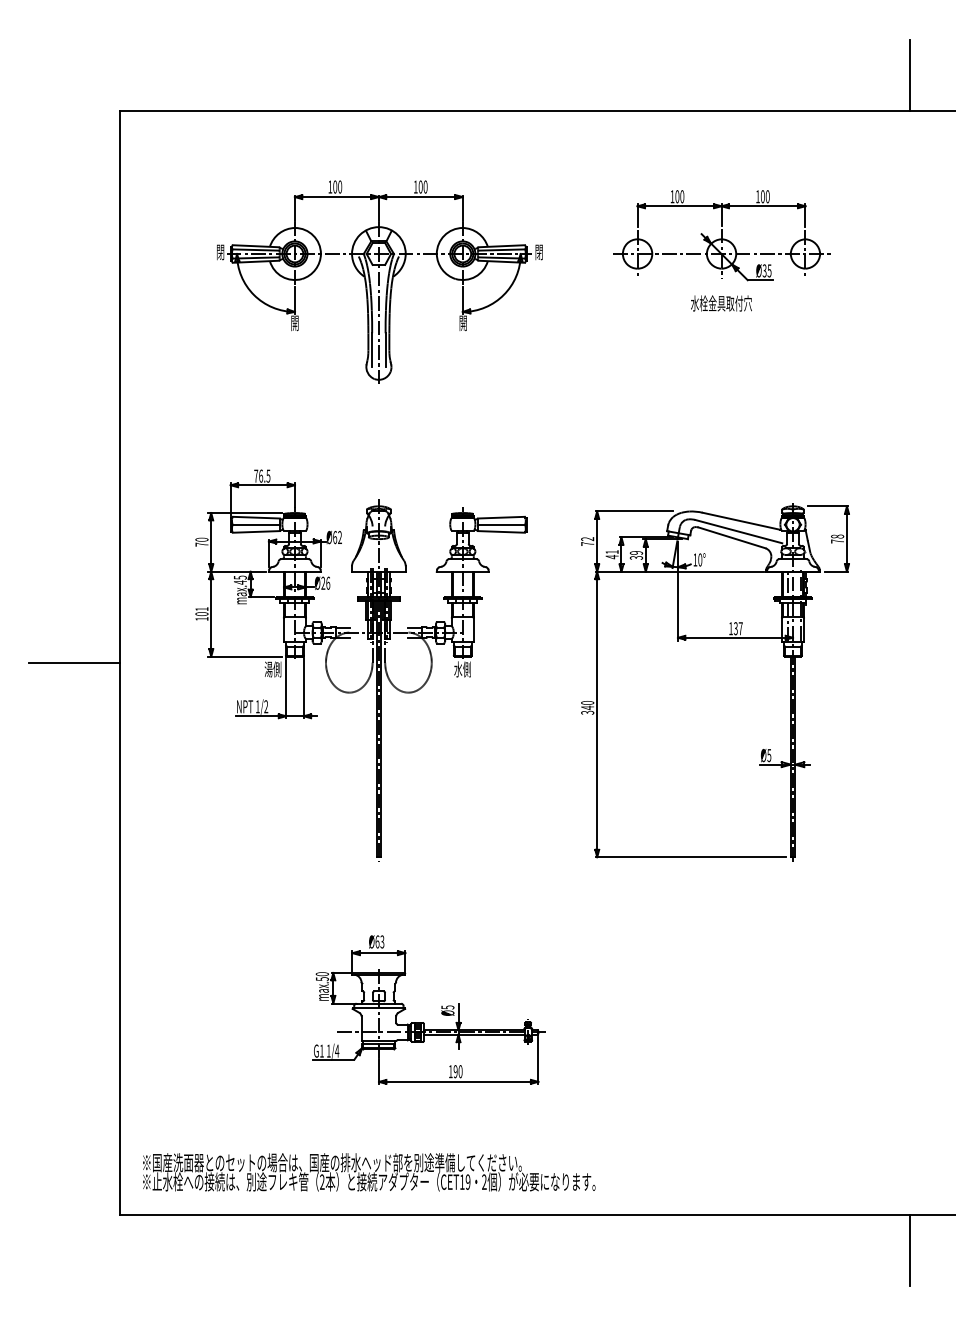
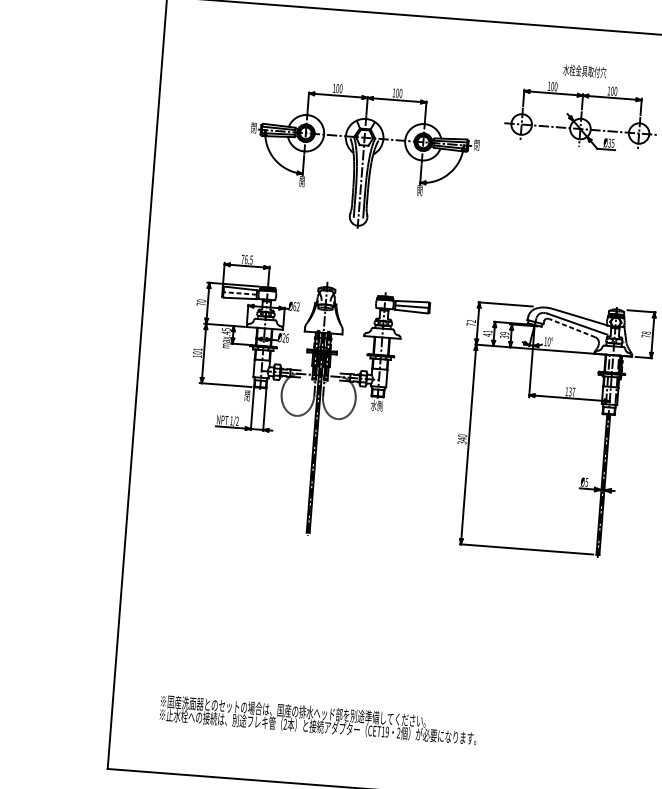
part: (379, 281) -> (363, 157), moved
text: (721, 303) -> (584, 71), moved
line: (256, 524) -> (240, 293), solid -> dashed
line: (731, 537) -> (572, 327), solid -> dashed
line: (73, 663) -> (104, 380), removed
text: (272, 669) -> (243, 395), 湯側 -> 閉
part: (441, 1008) -> (343, 641), removed
text: (369, 1172) -> (318, 720), moved

